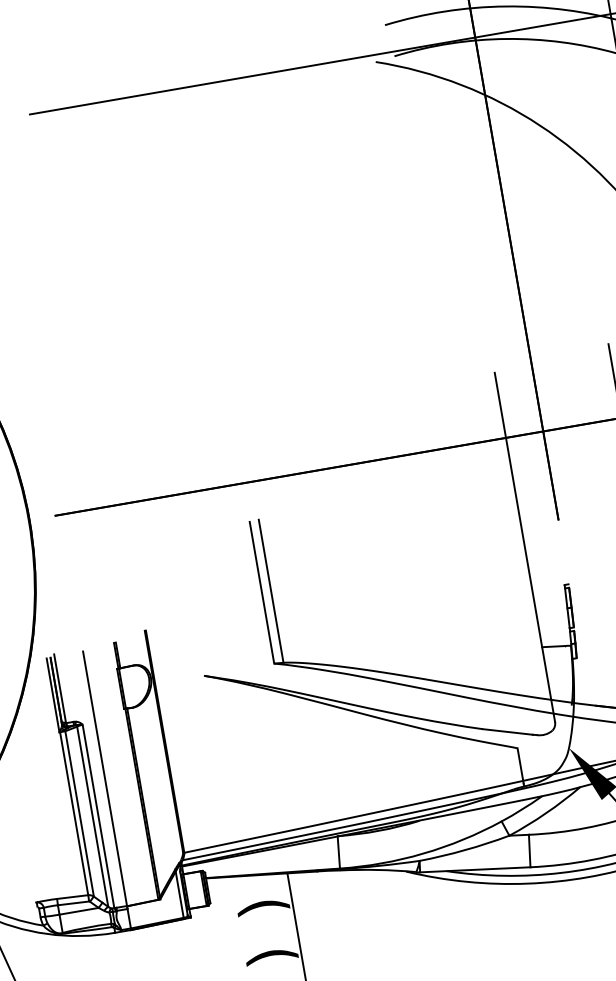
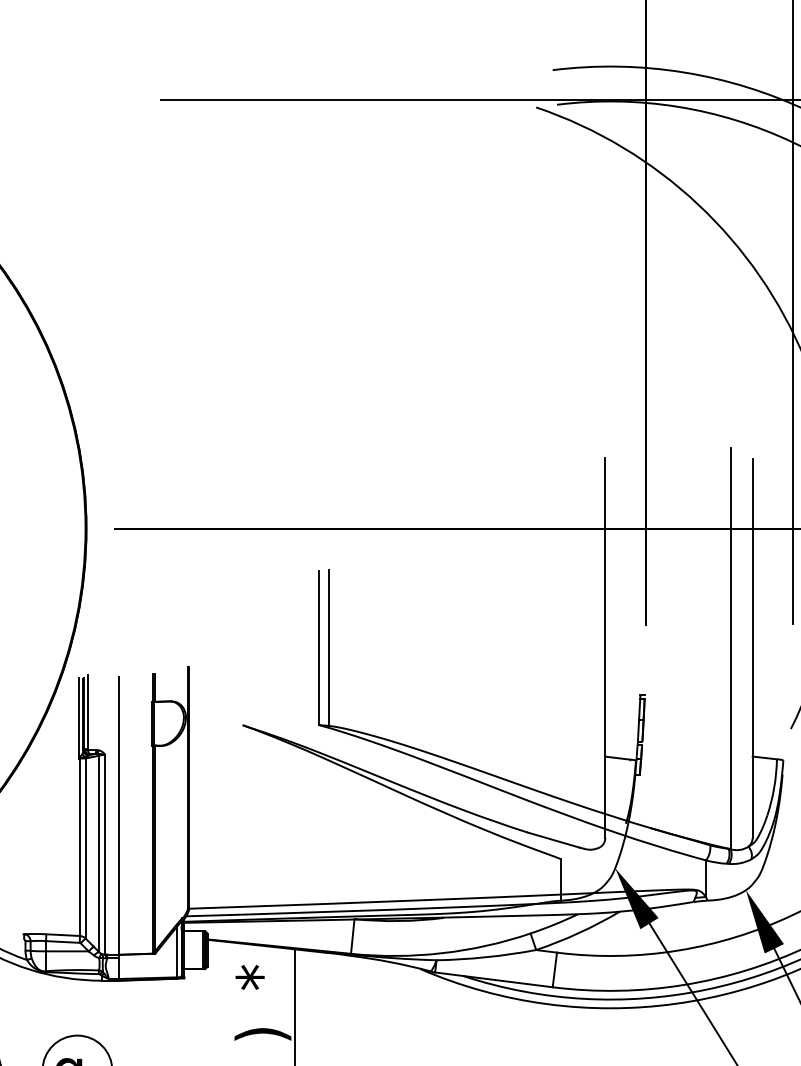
text: (262, 904) -> (262, 977), ) -> *

